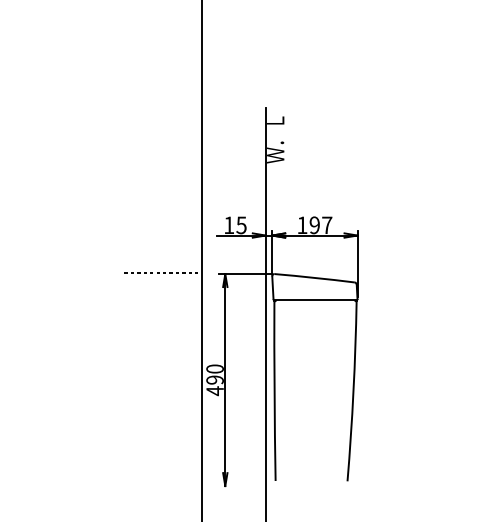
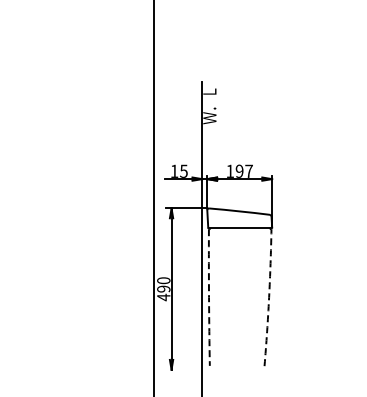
line: (163, 272) -> (124, 207), removed
arc: (275, 391) -> (209, 297), solid -> dashed
arc: (354, 391) -> (269, 297), solid -> dashed

